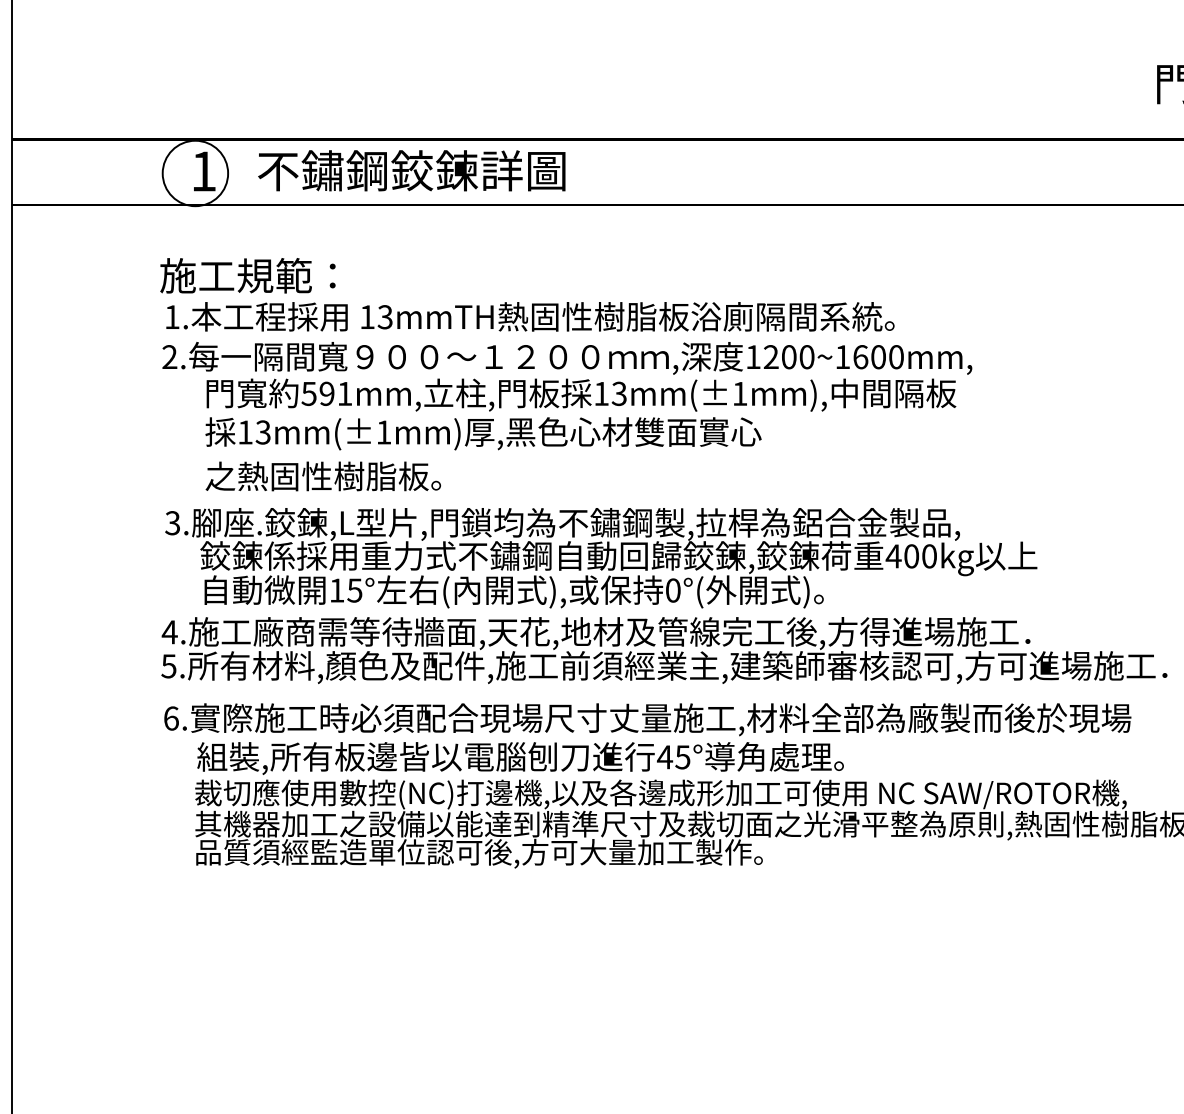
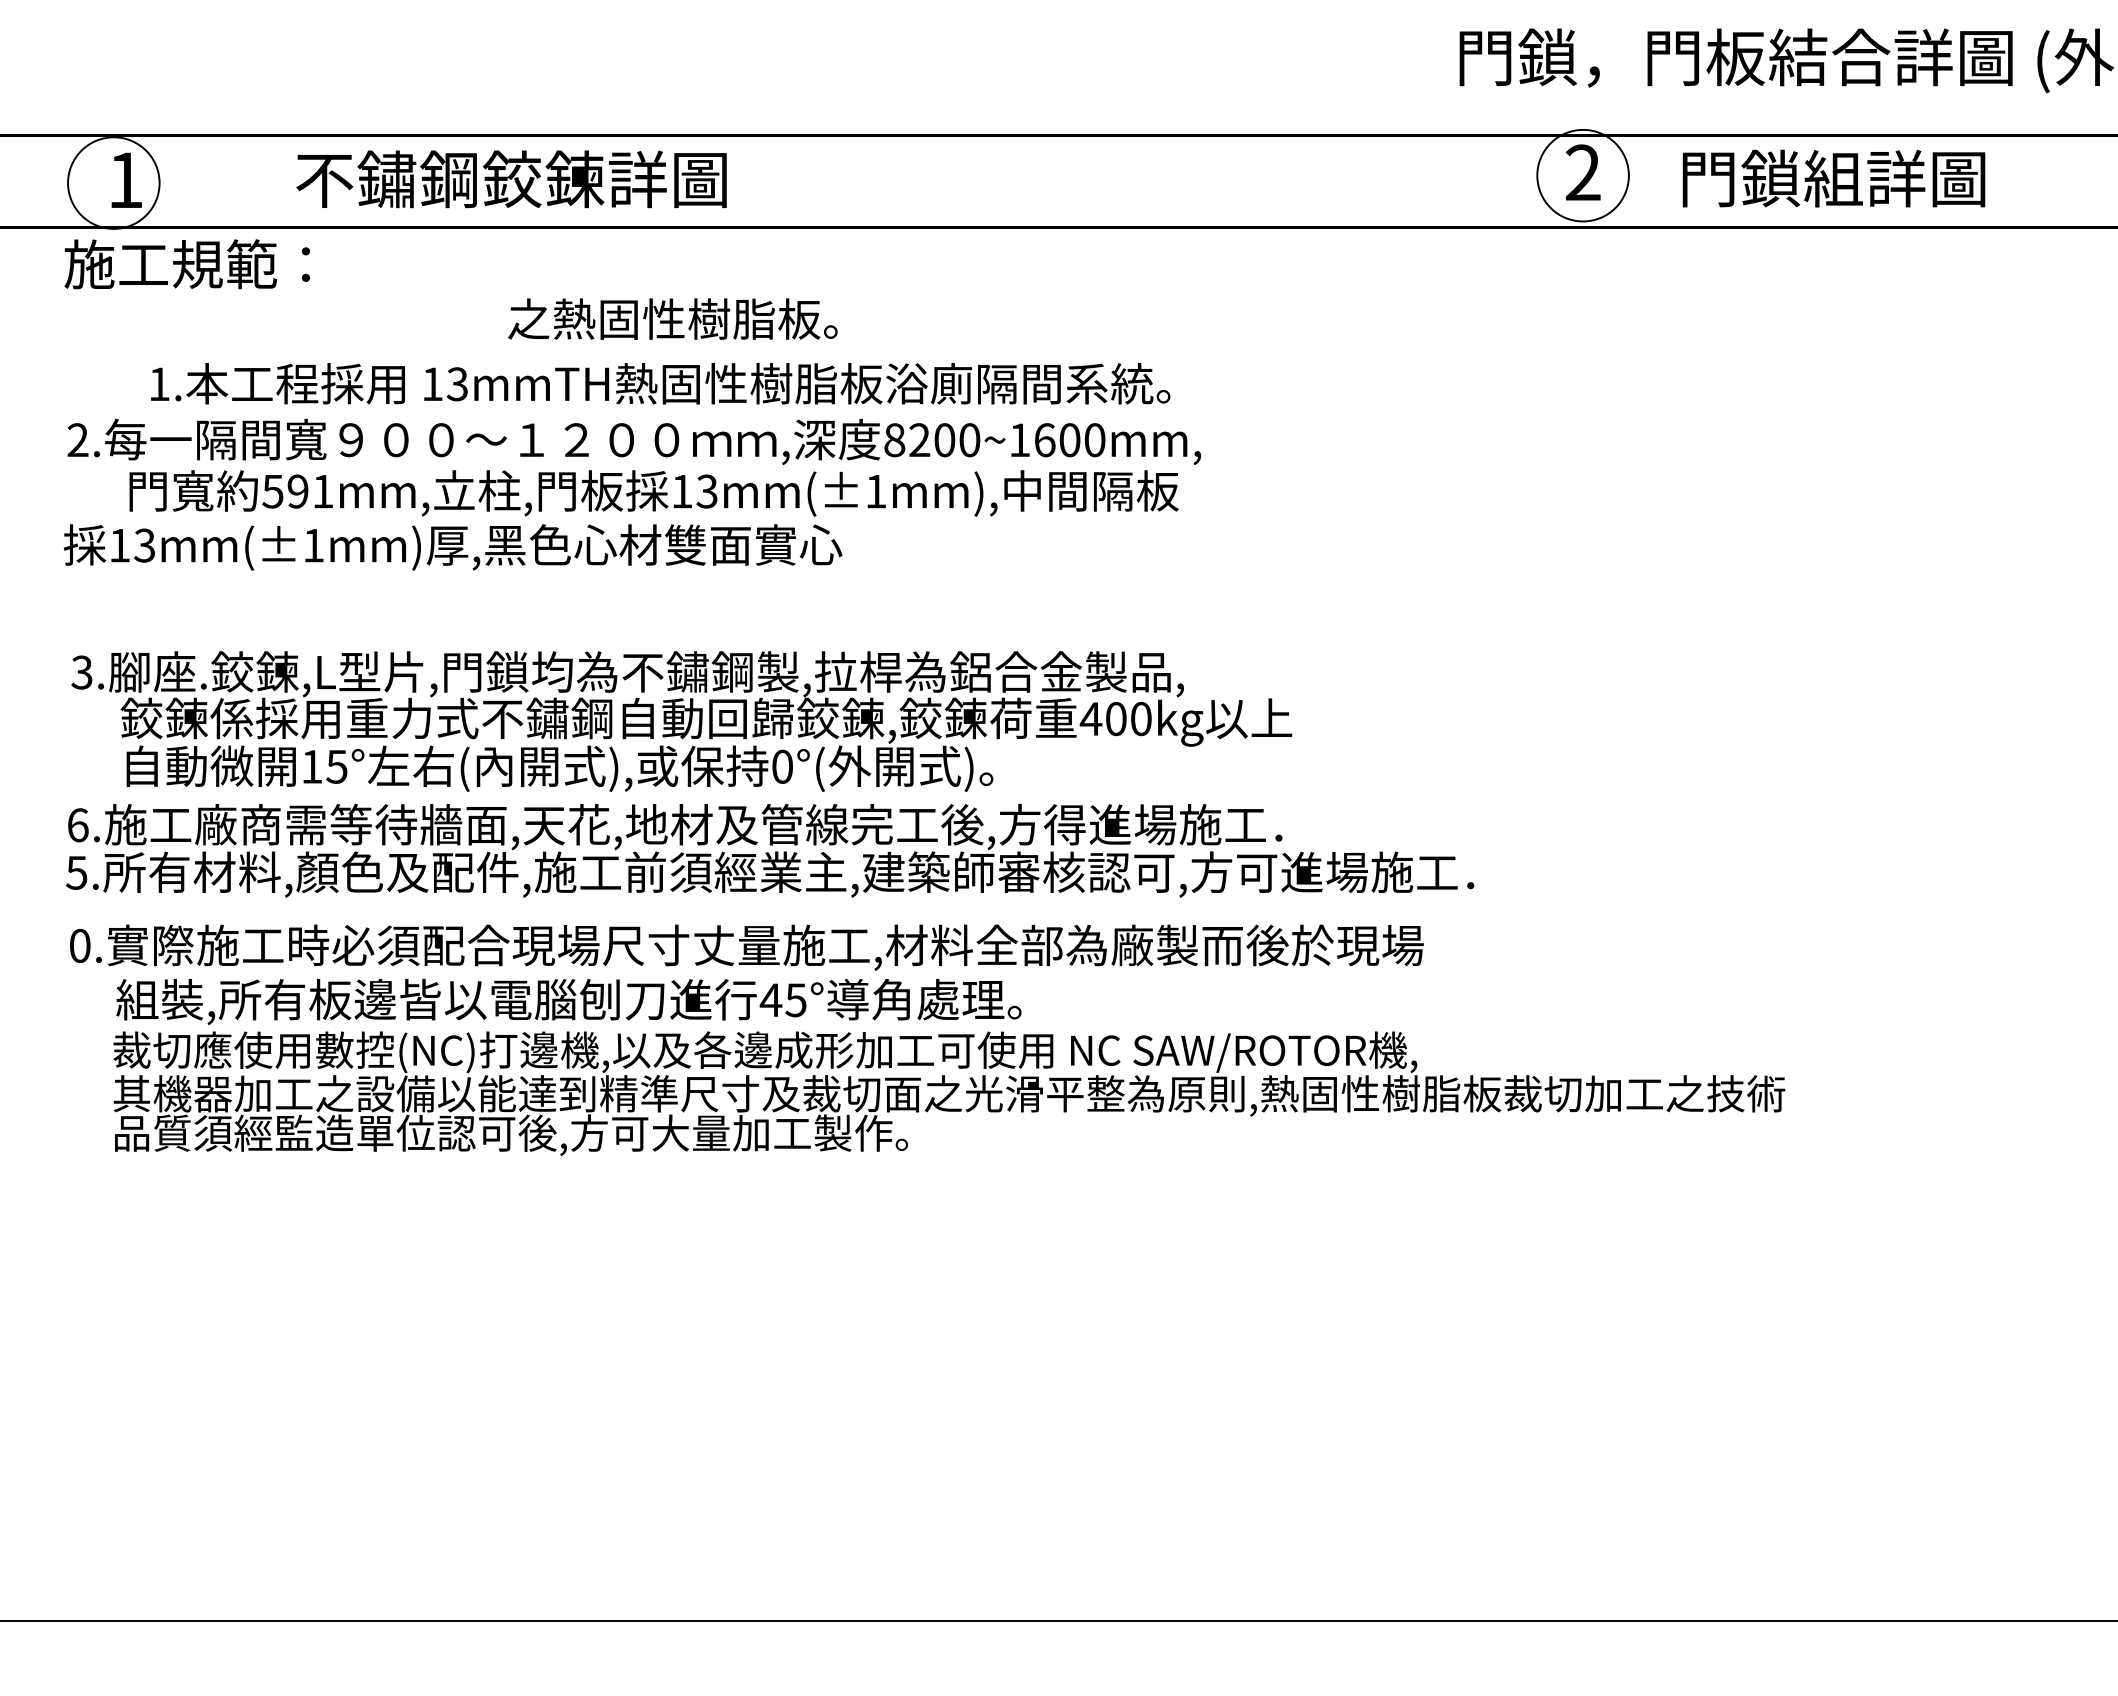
text: (411, 170) -> (511, 179), moved
text: (247, 275) -> (186, 264), moved
text: (530, 316) -> (660, 383), moved
text: (753, 357) -> (894, 440), 1200~1600mm, -> 8200~1600mm,
text: (483, 433) -> (453, 547), moved
text: (323, 475) -> (672, 318), moved
text: (169, 632) -> (77, 825), 4. -> 6.
text: (171, 718) -> (80, 945), 6. -> 0.

